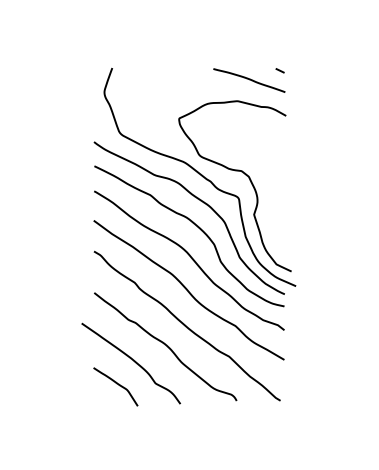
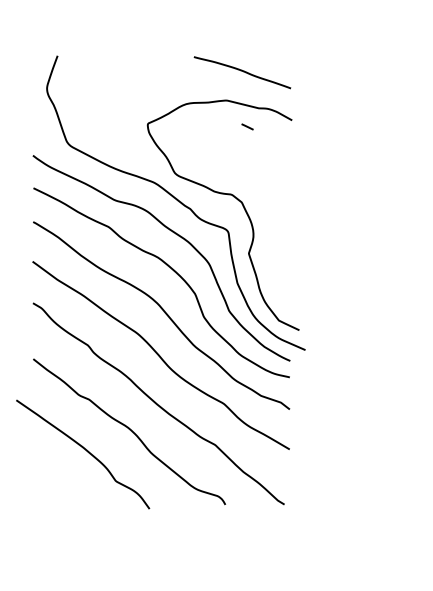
curve: (279, 70) -> (246, 126), moved
curve: (116, 384) -> (63, 482), removed

